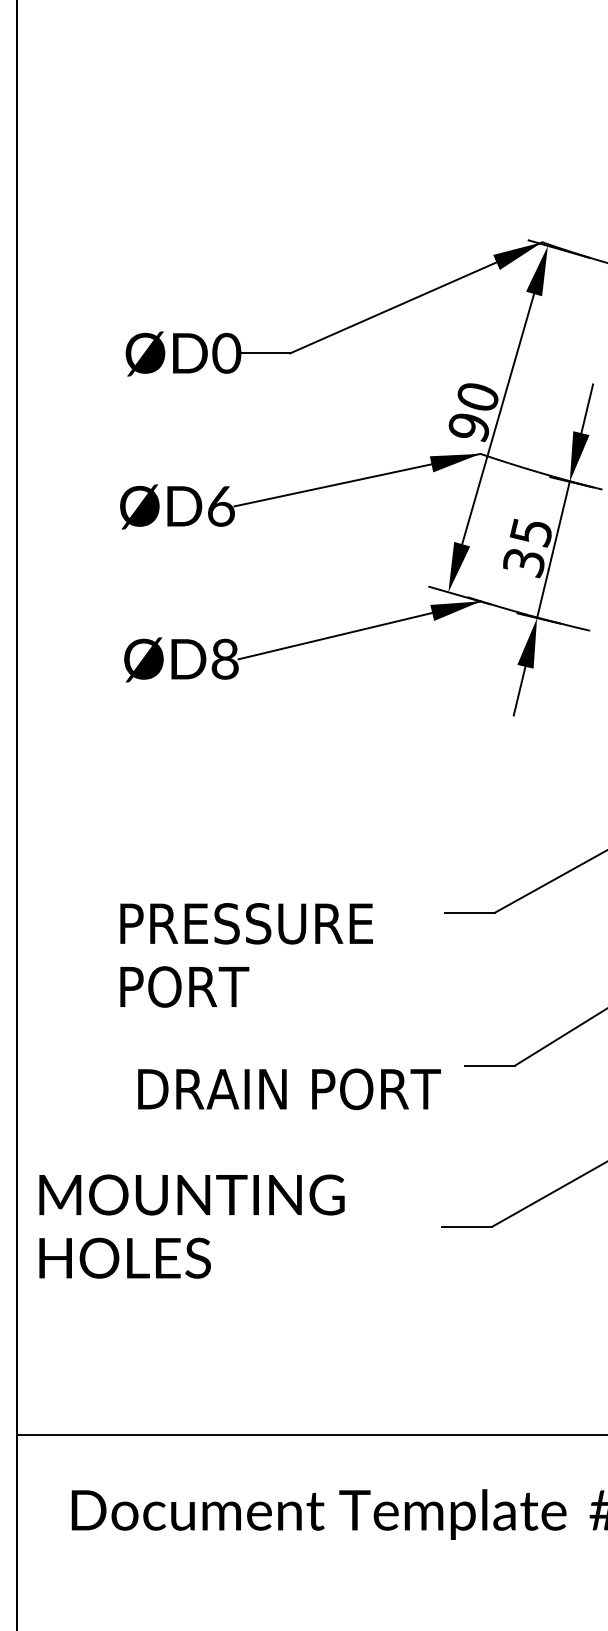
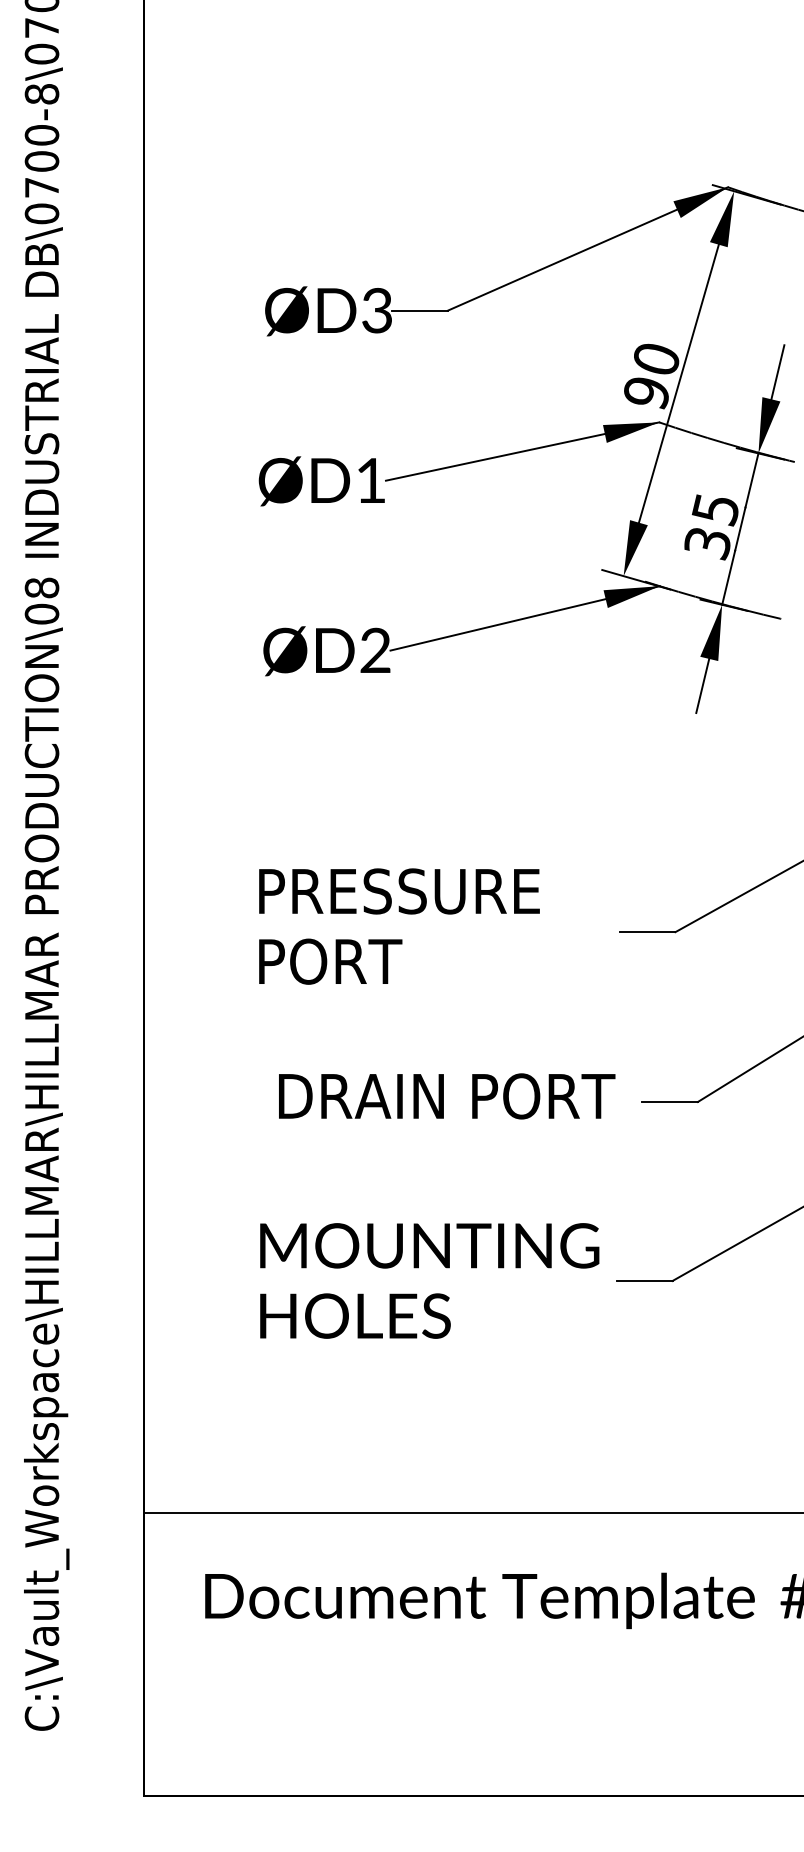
text: (226, 353) -> (377, 310), ØD0 -> ØD3
text: (221, 506) -> (371, 480), ØD6 -> ØD1
text: (225, 659) -> (375, 650), ØD8 -> ØD2
text: (246, 955) -> (399, 926), moved
text: (289, 1089) -> (447, 1096), moved
text: (191, 1226) -> (429, 1280), moved

